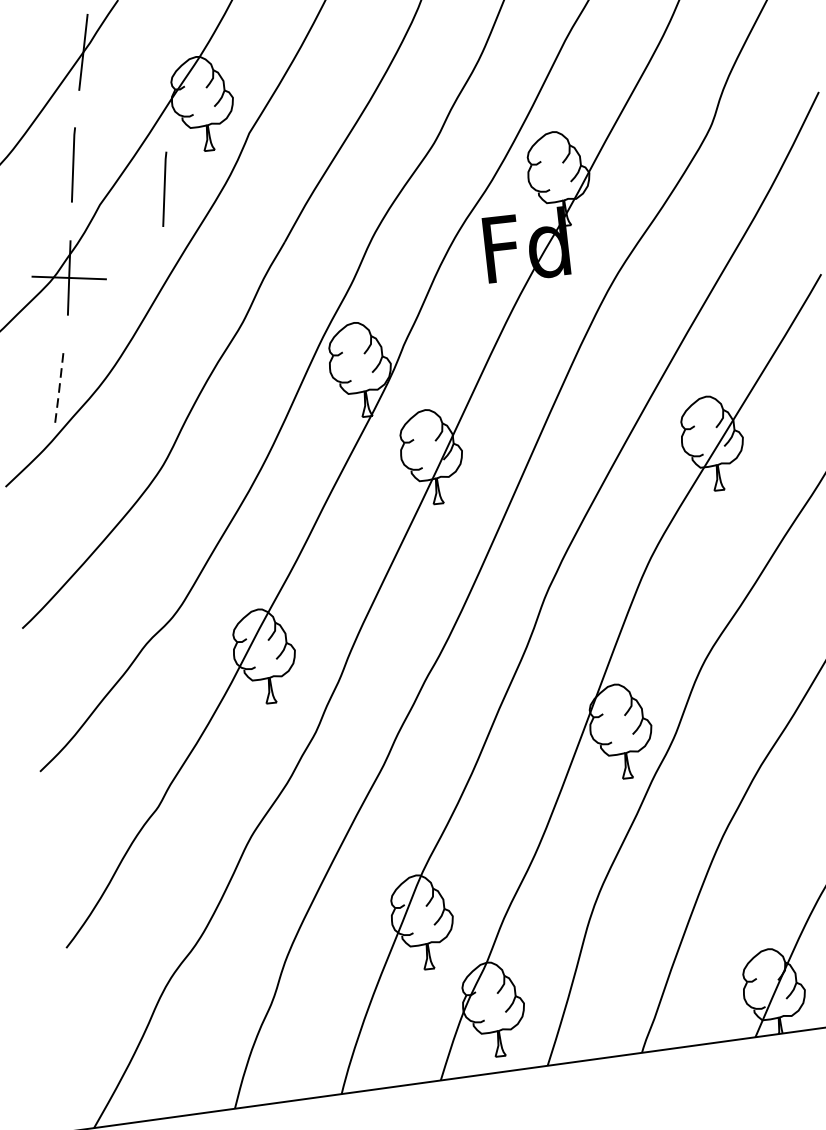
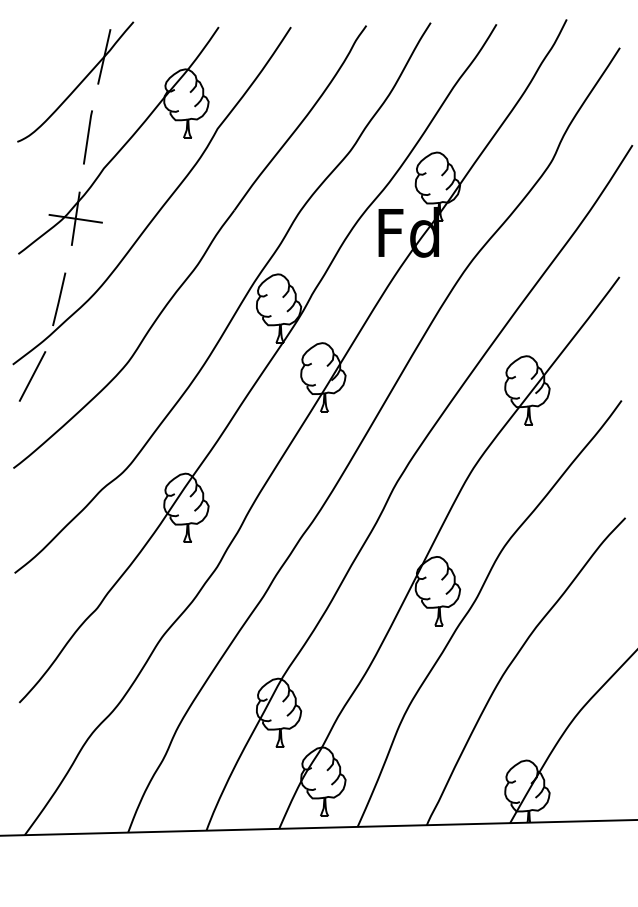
line: (164, 189) -> (151, 162), removed
line: (59, 392) -> (59, 300), dashed -> solid
line: (34, 500) -> (32, 376), added

